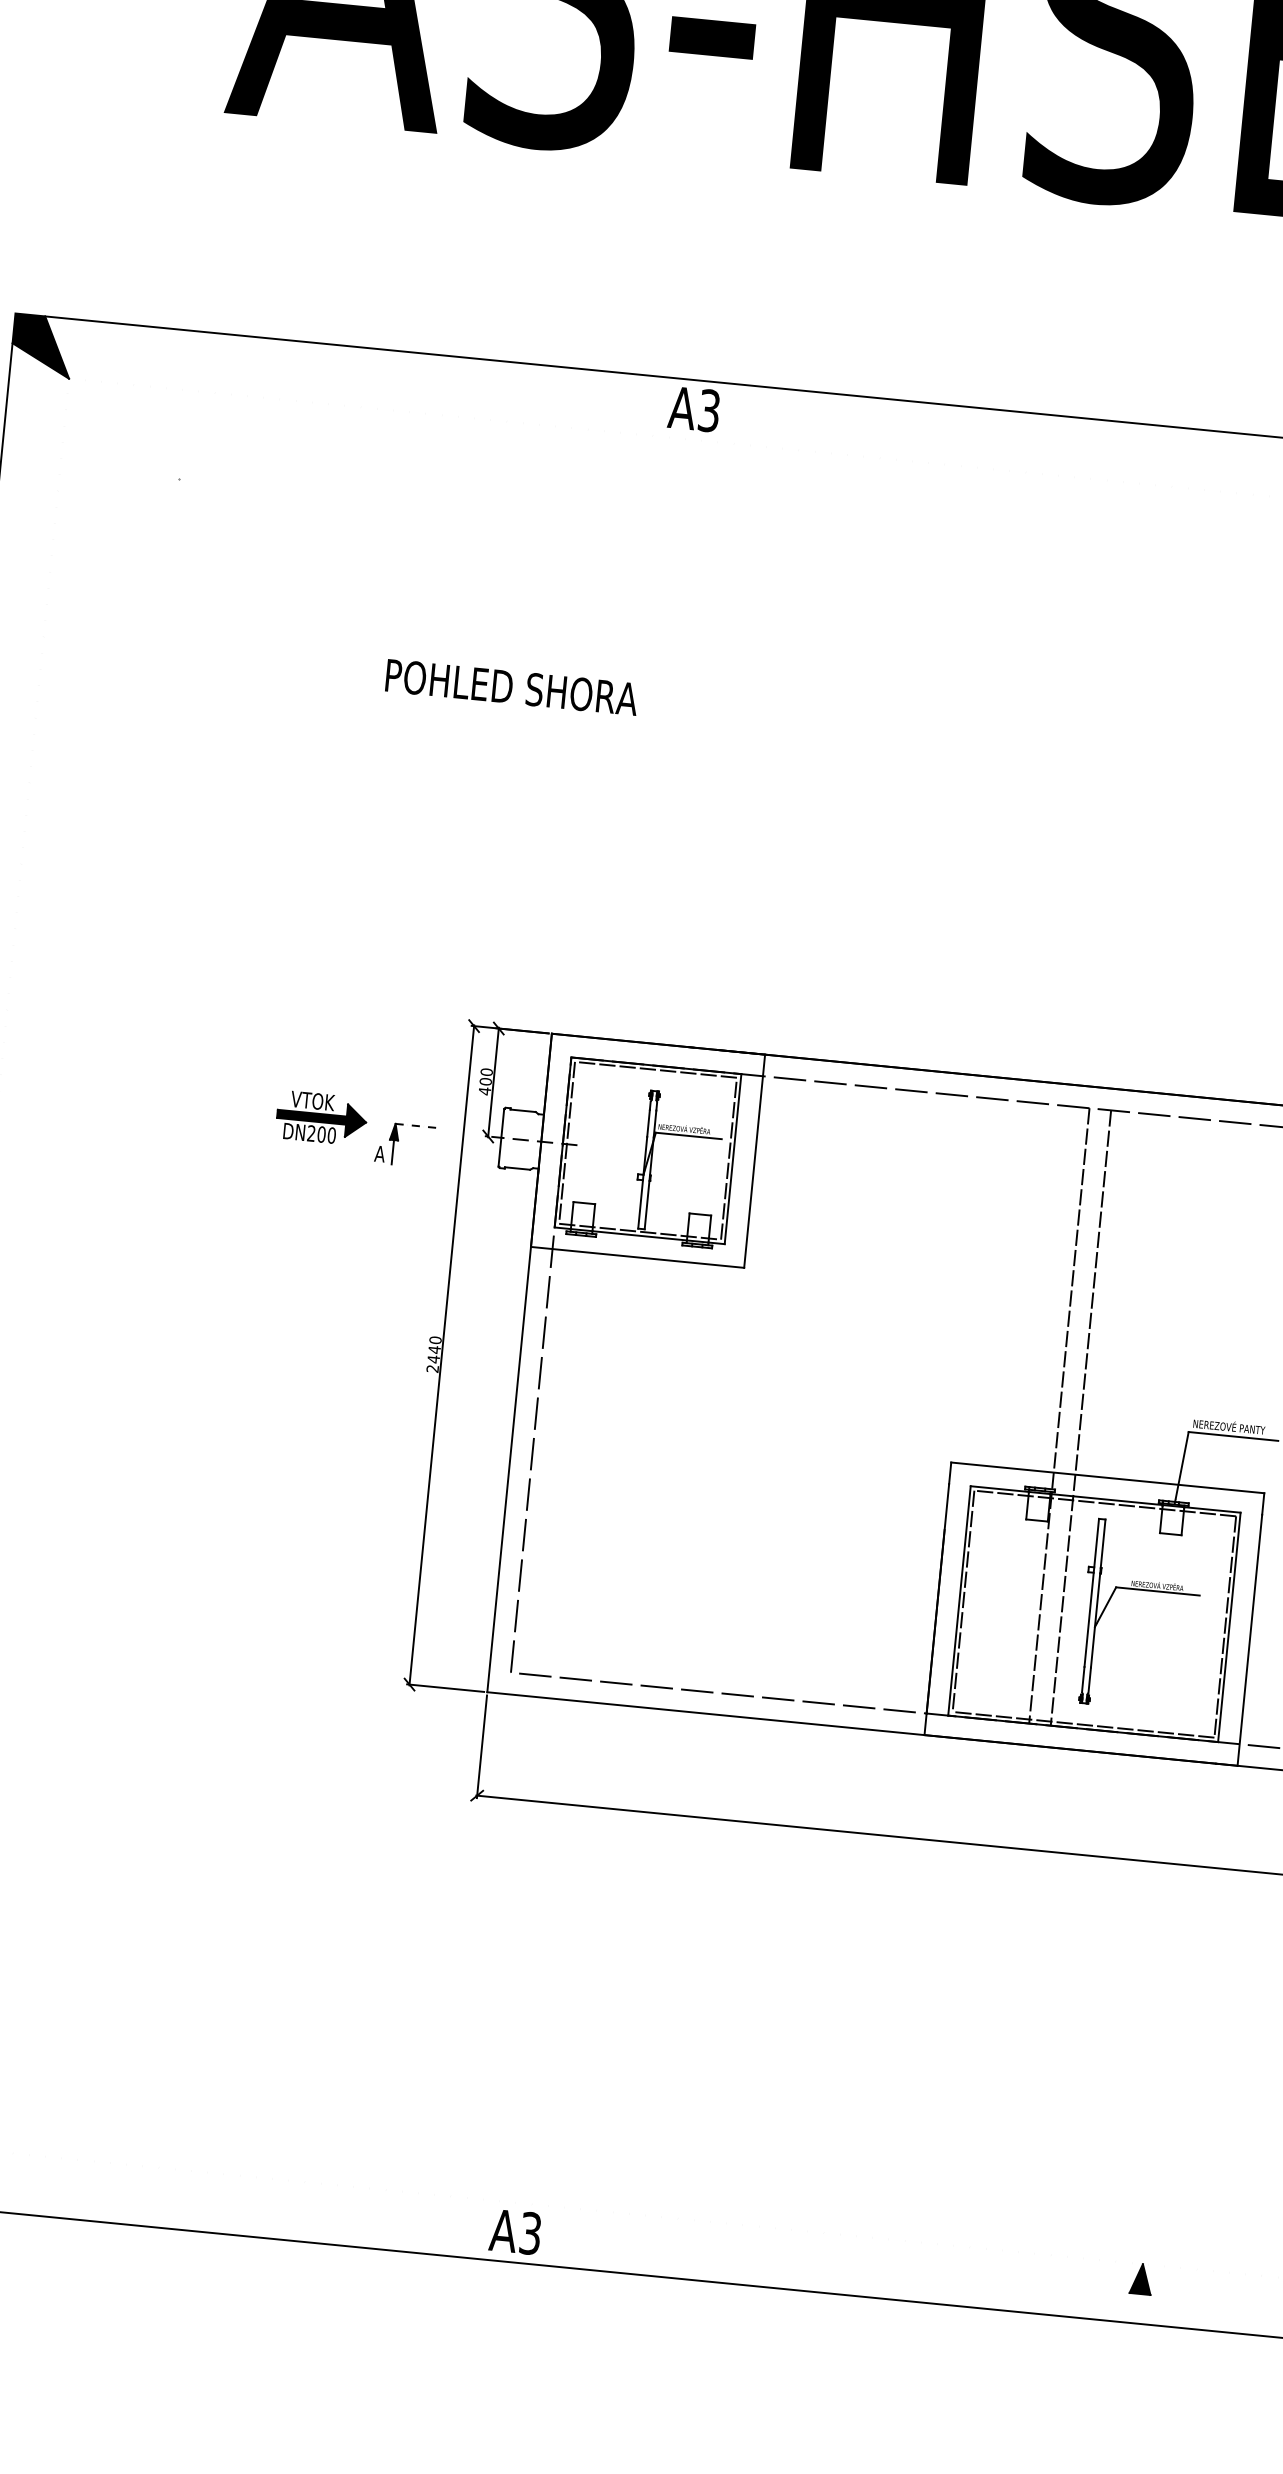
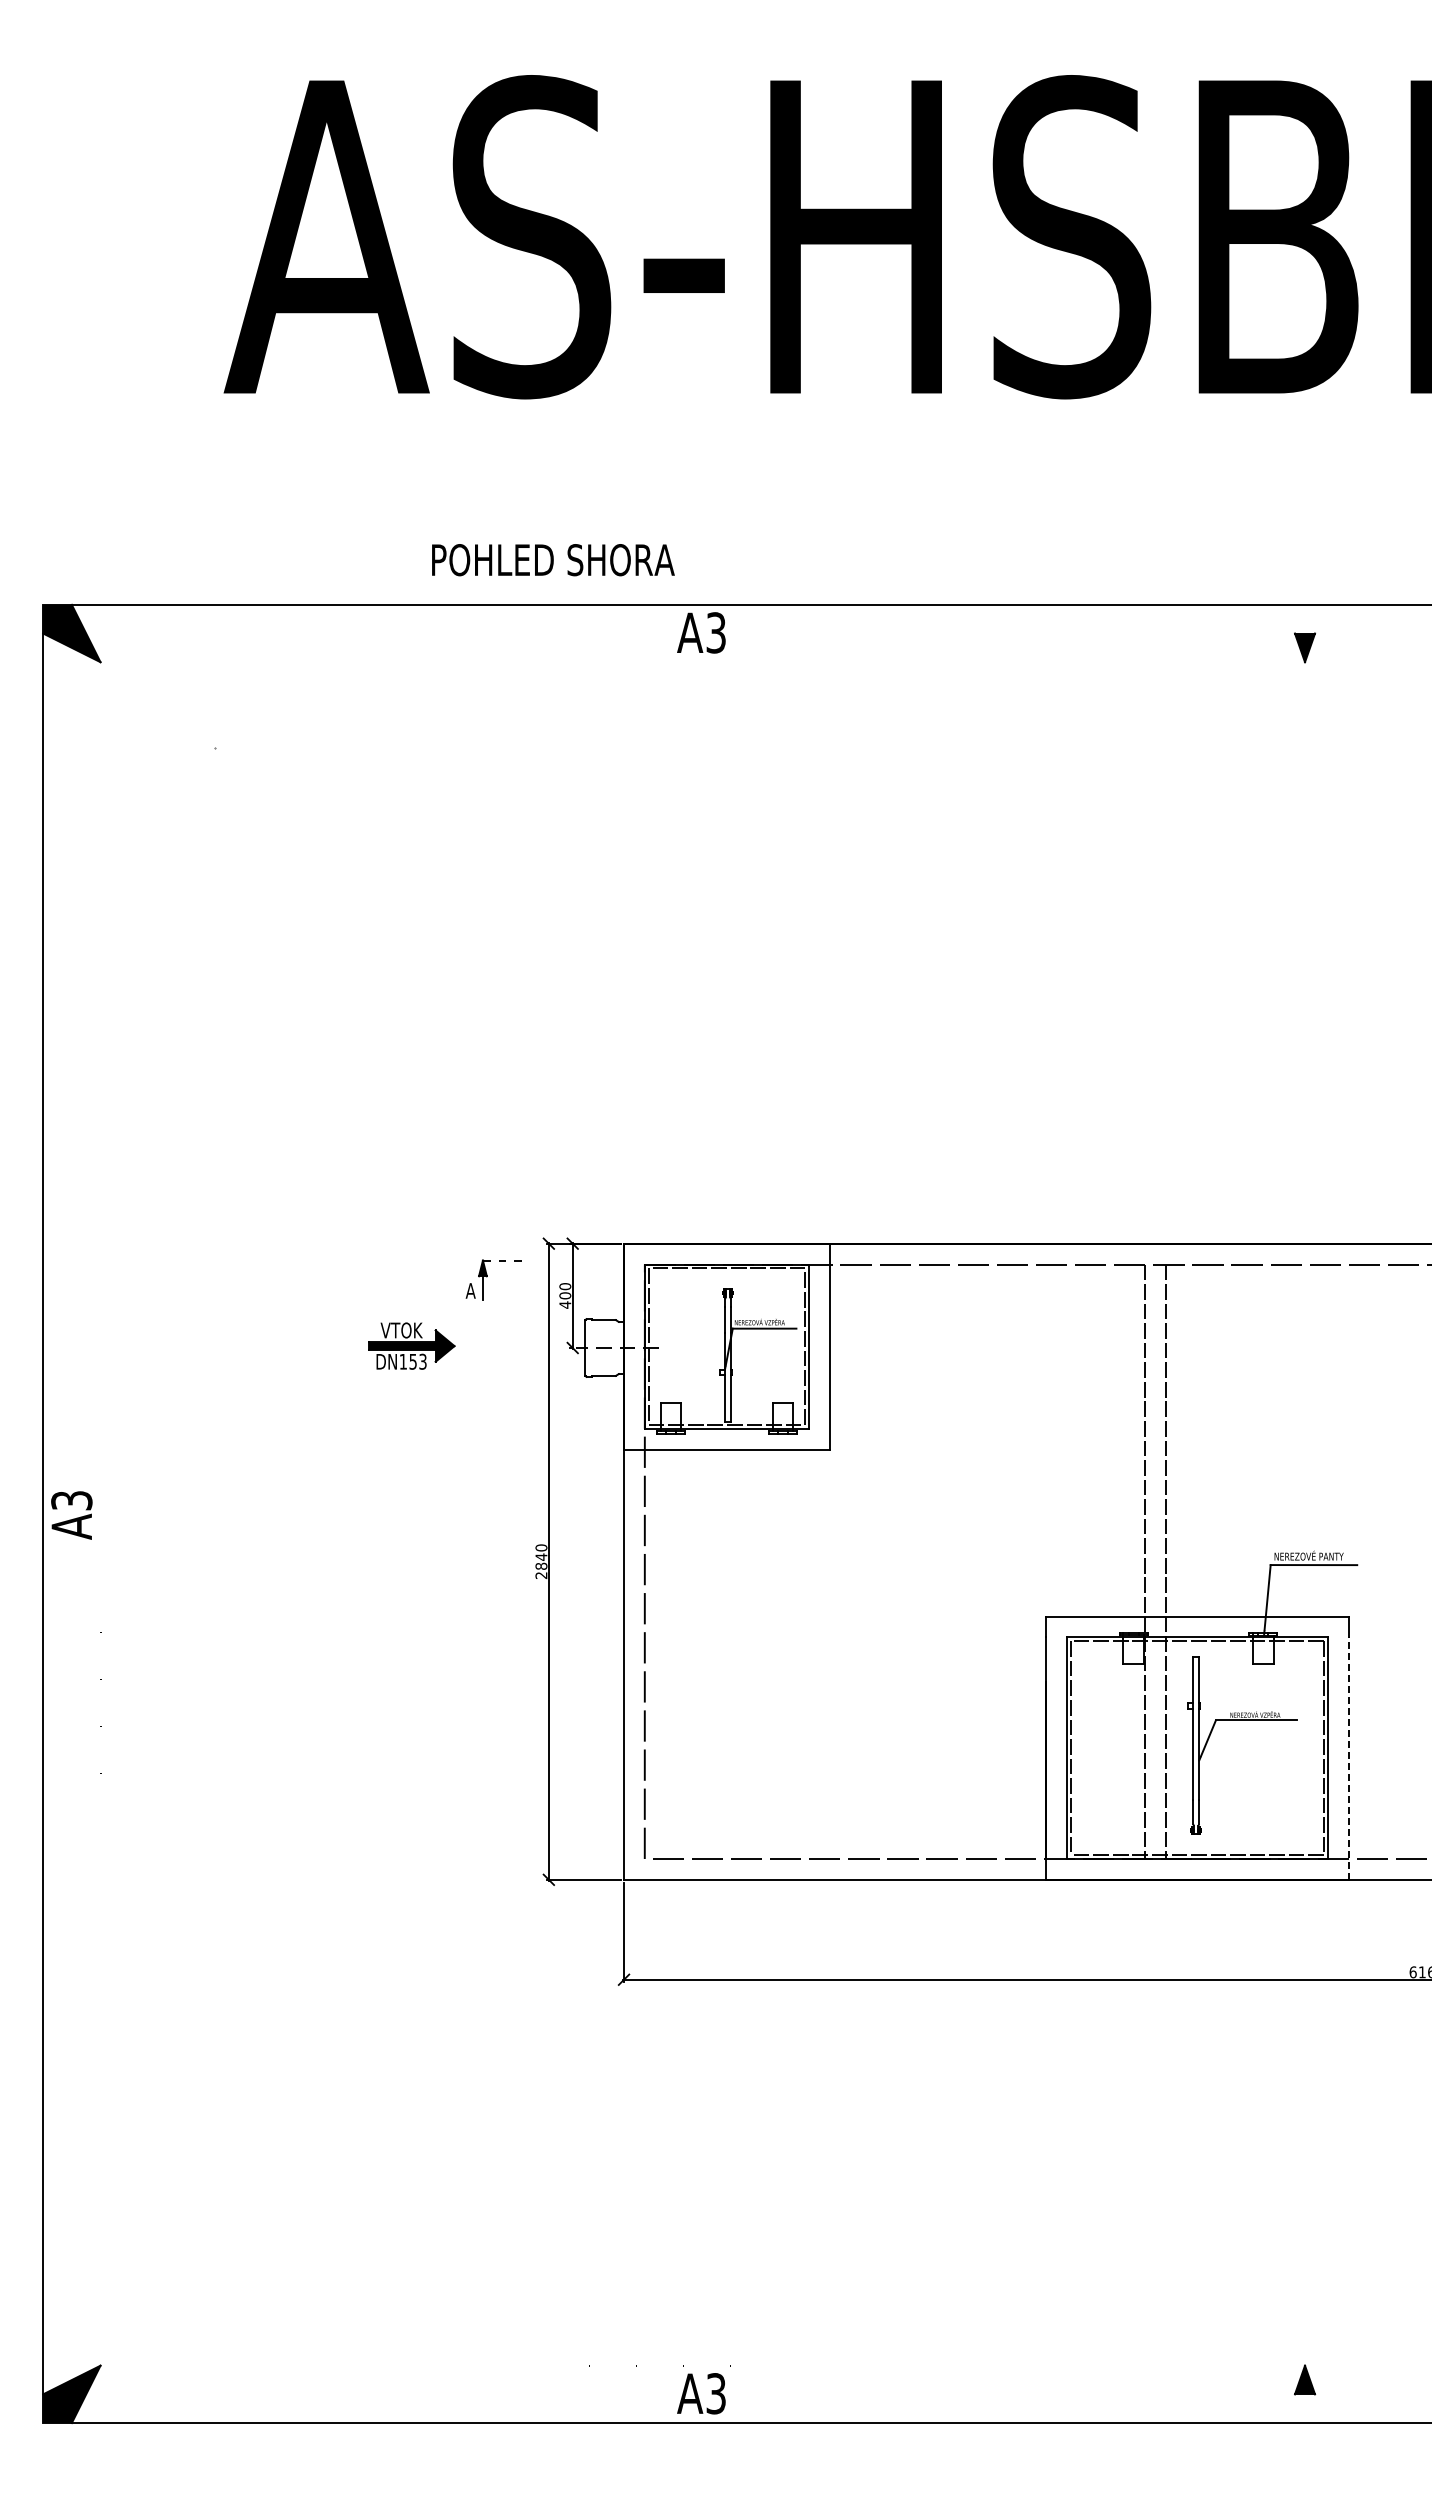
text: (512, 687) -> (553, 560), moved
text: (320, 1134) -> (412, 1361), DN200 -> DN153
part: (398, 1140) -> (487, 1276), moved
text: (433, 1359) -> (541, 1566), 2440 -> 2840
line: (1249, 1640) -> (1348, 1758), solid -> dashed

